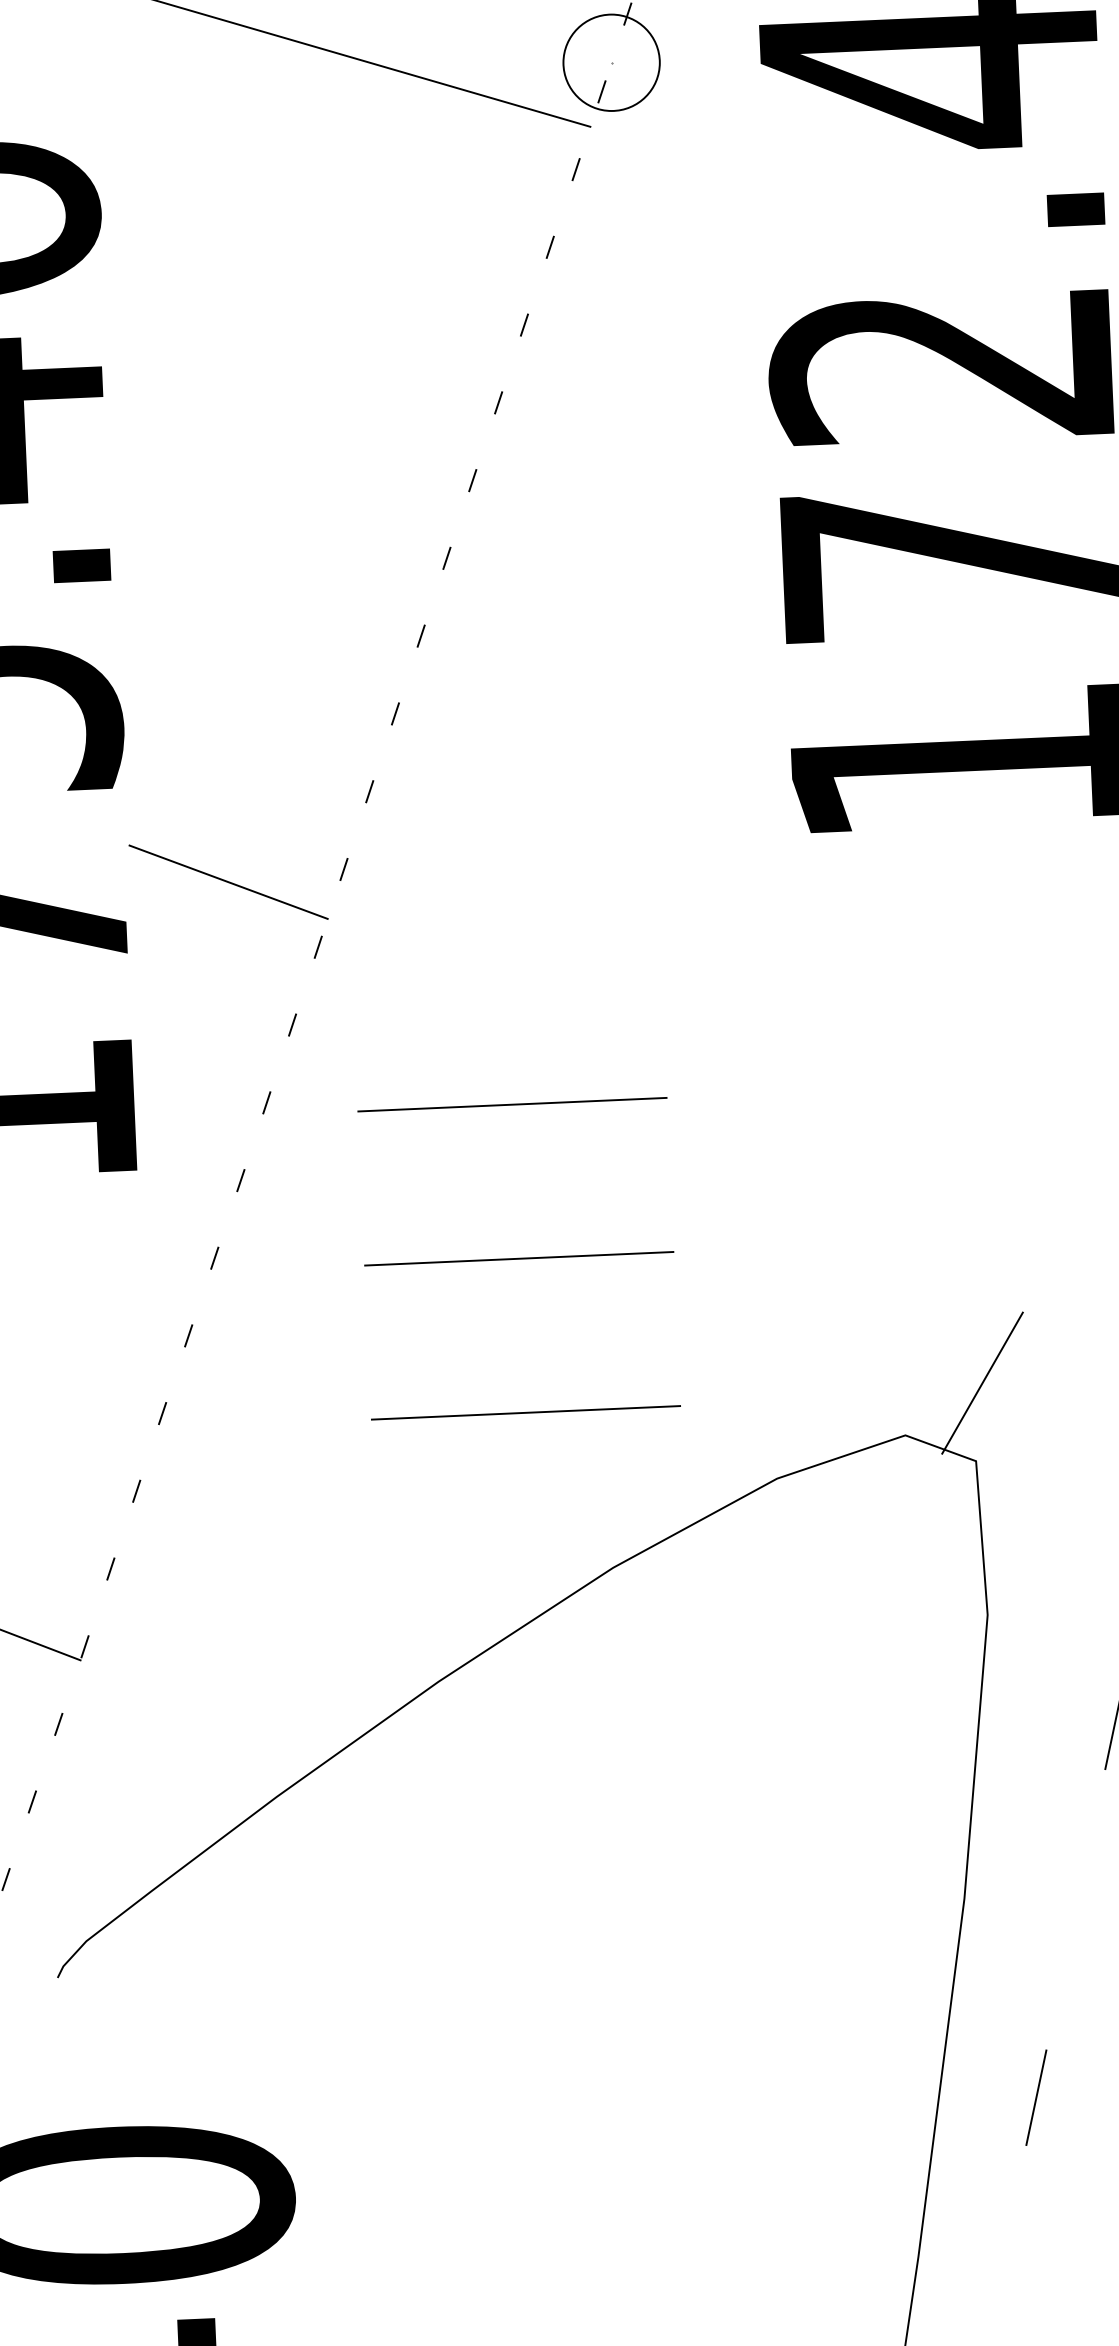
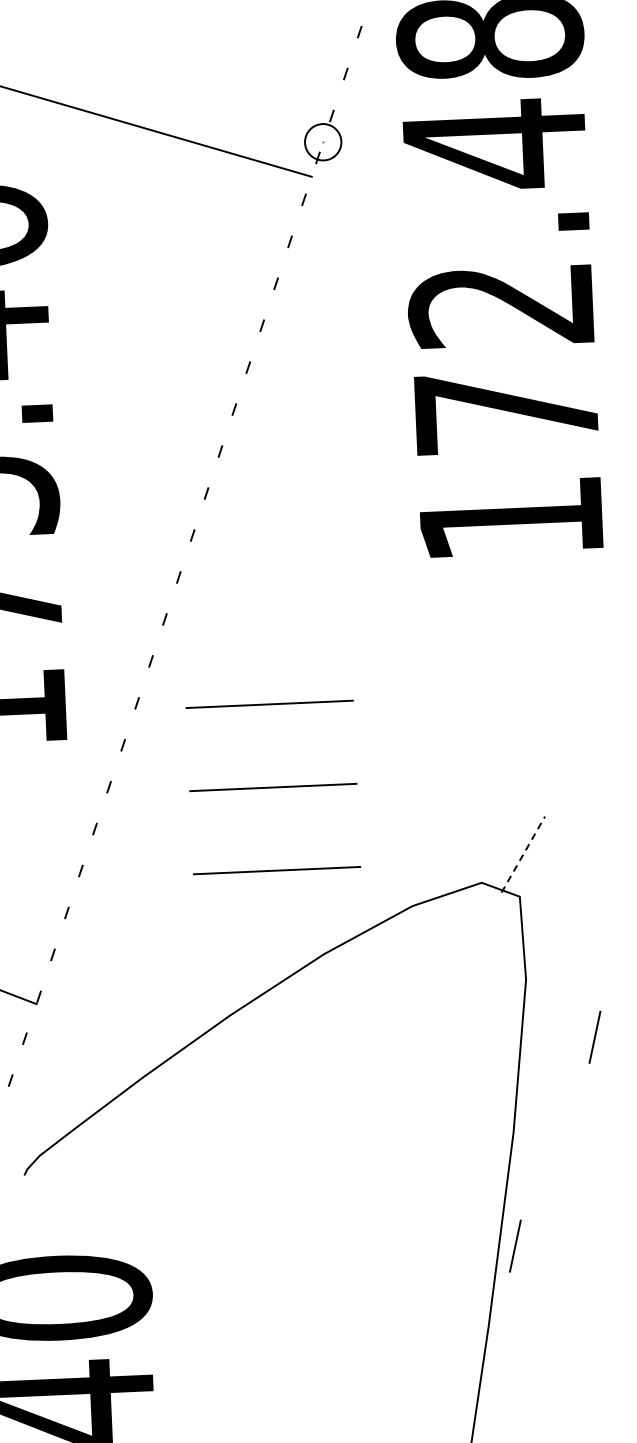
circle: (612, 63) -> (323, 142), size x0.7
line: (228, 882) -> (116, 584), removed
line: (982, 1382) -> (523, 854), solid -> dashed
line: (1036, 2096) -> (515, 1245), moved

